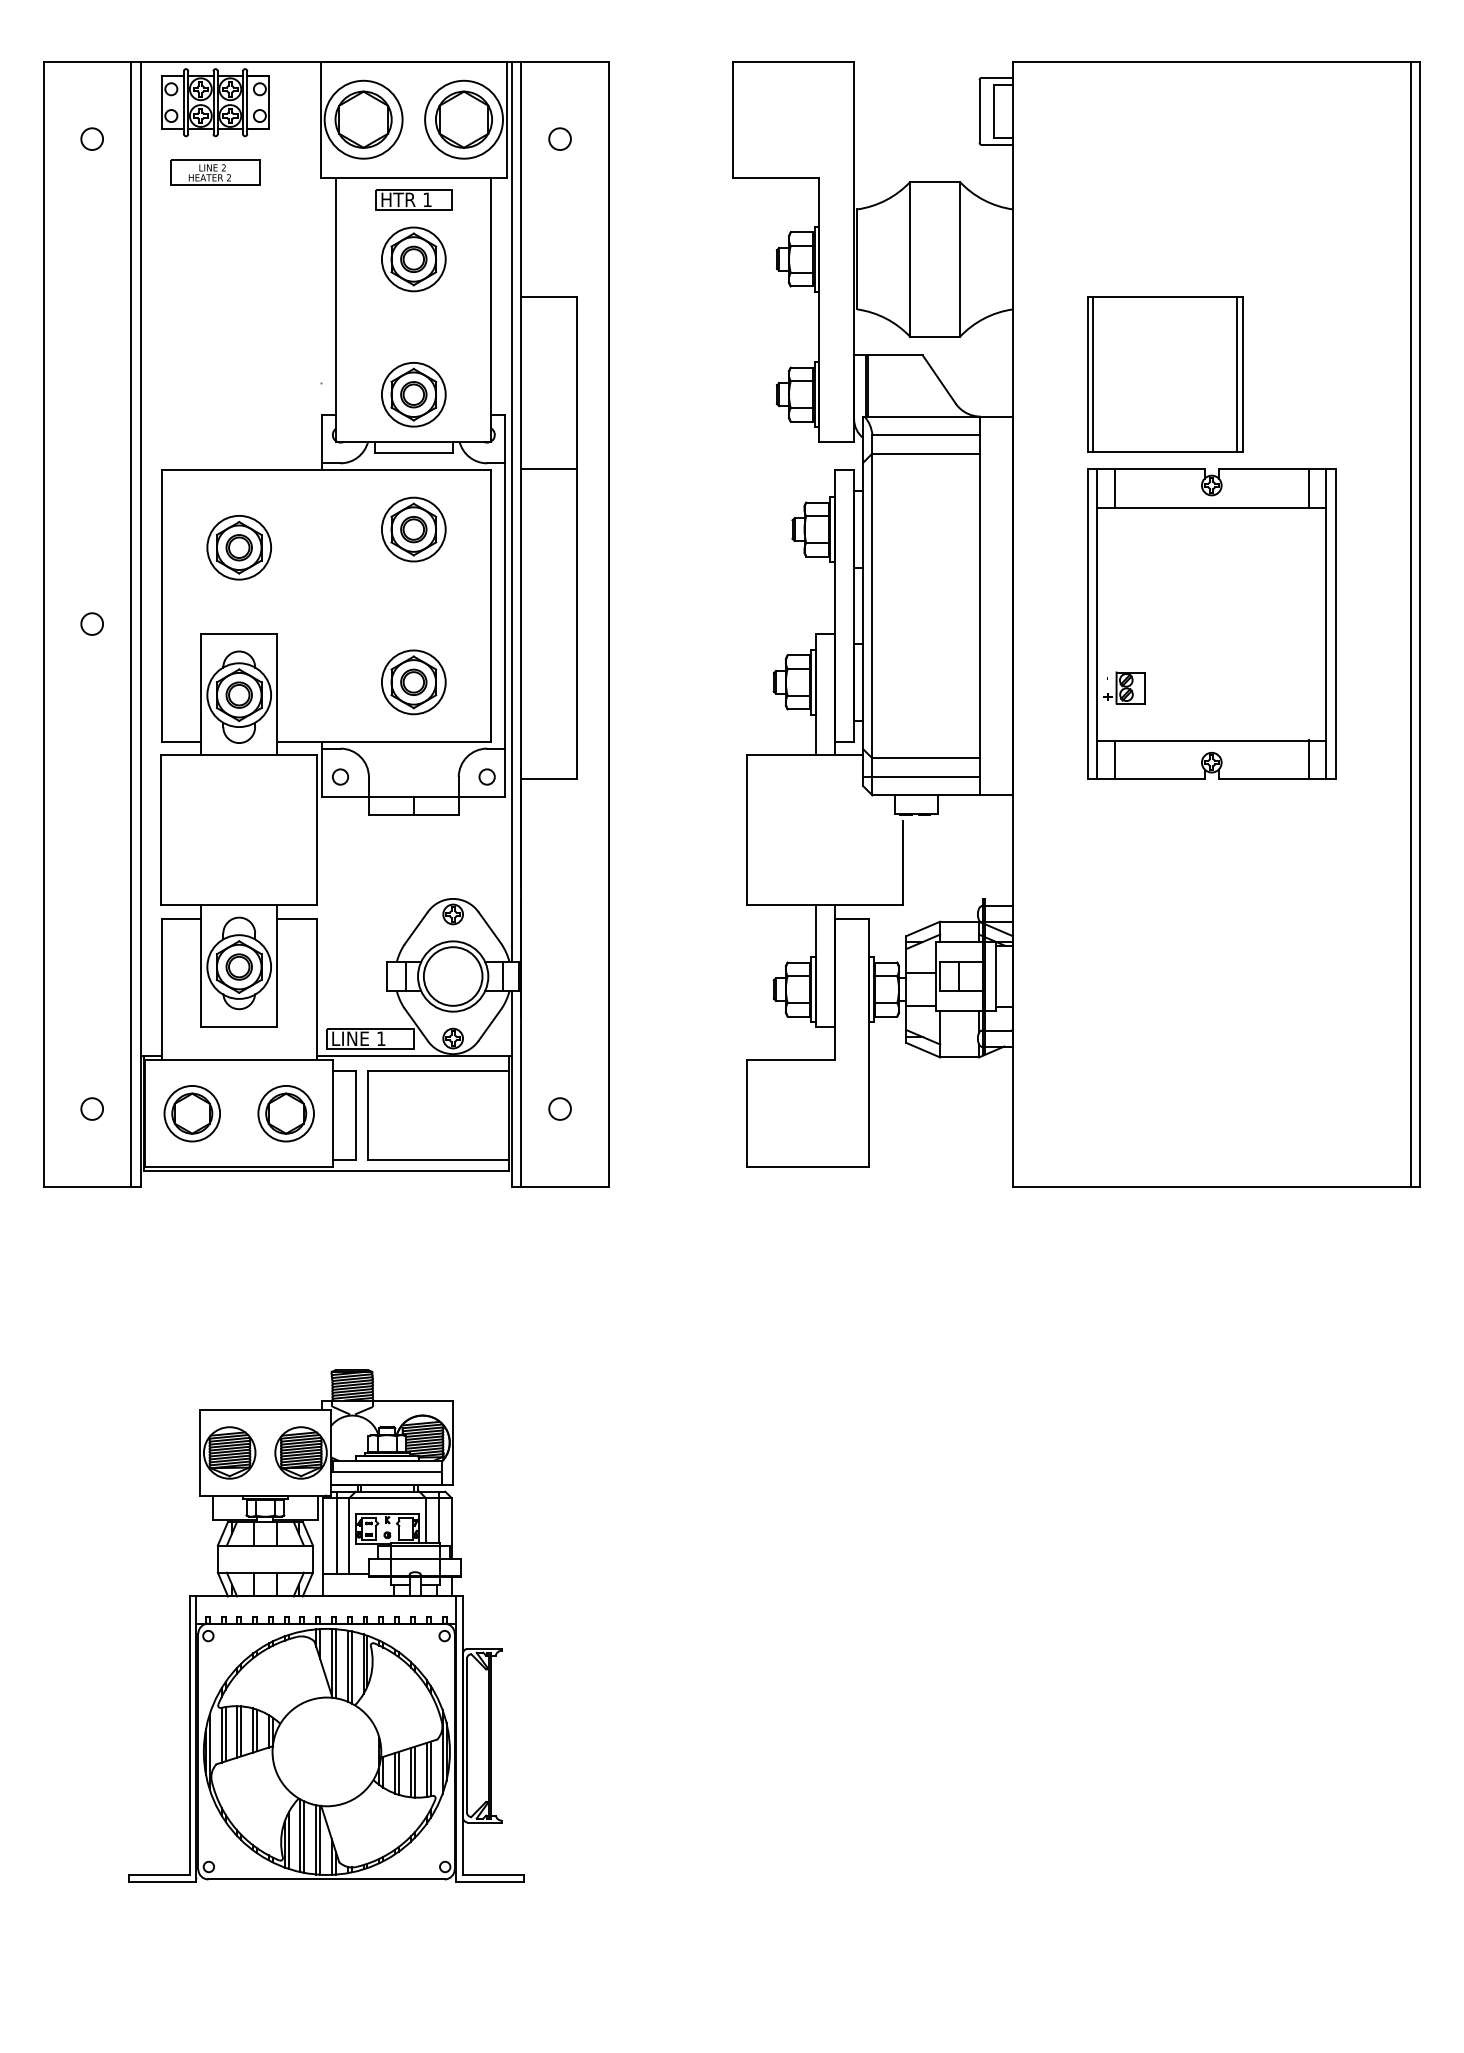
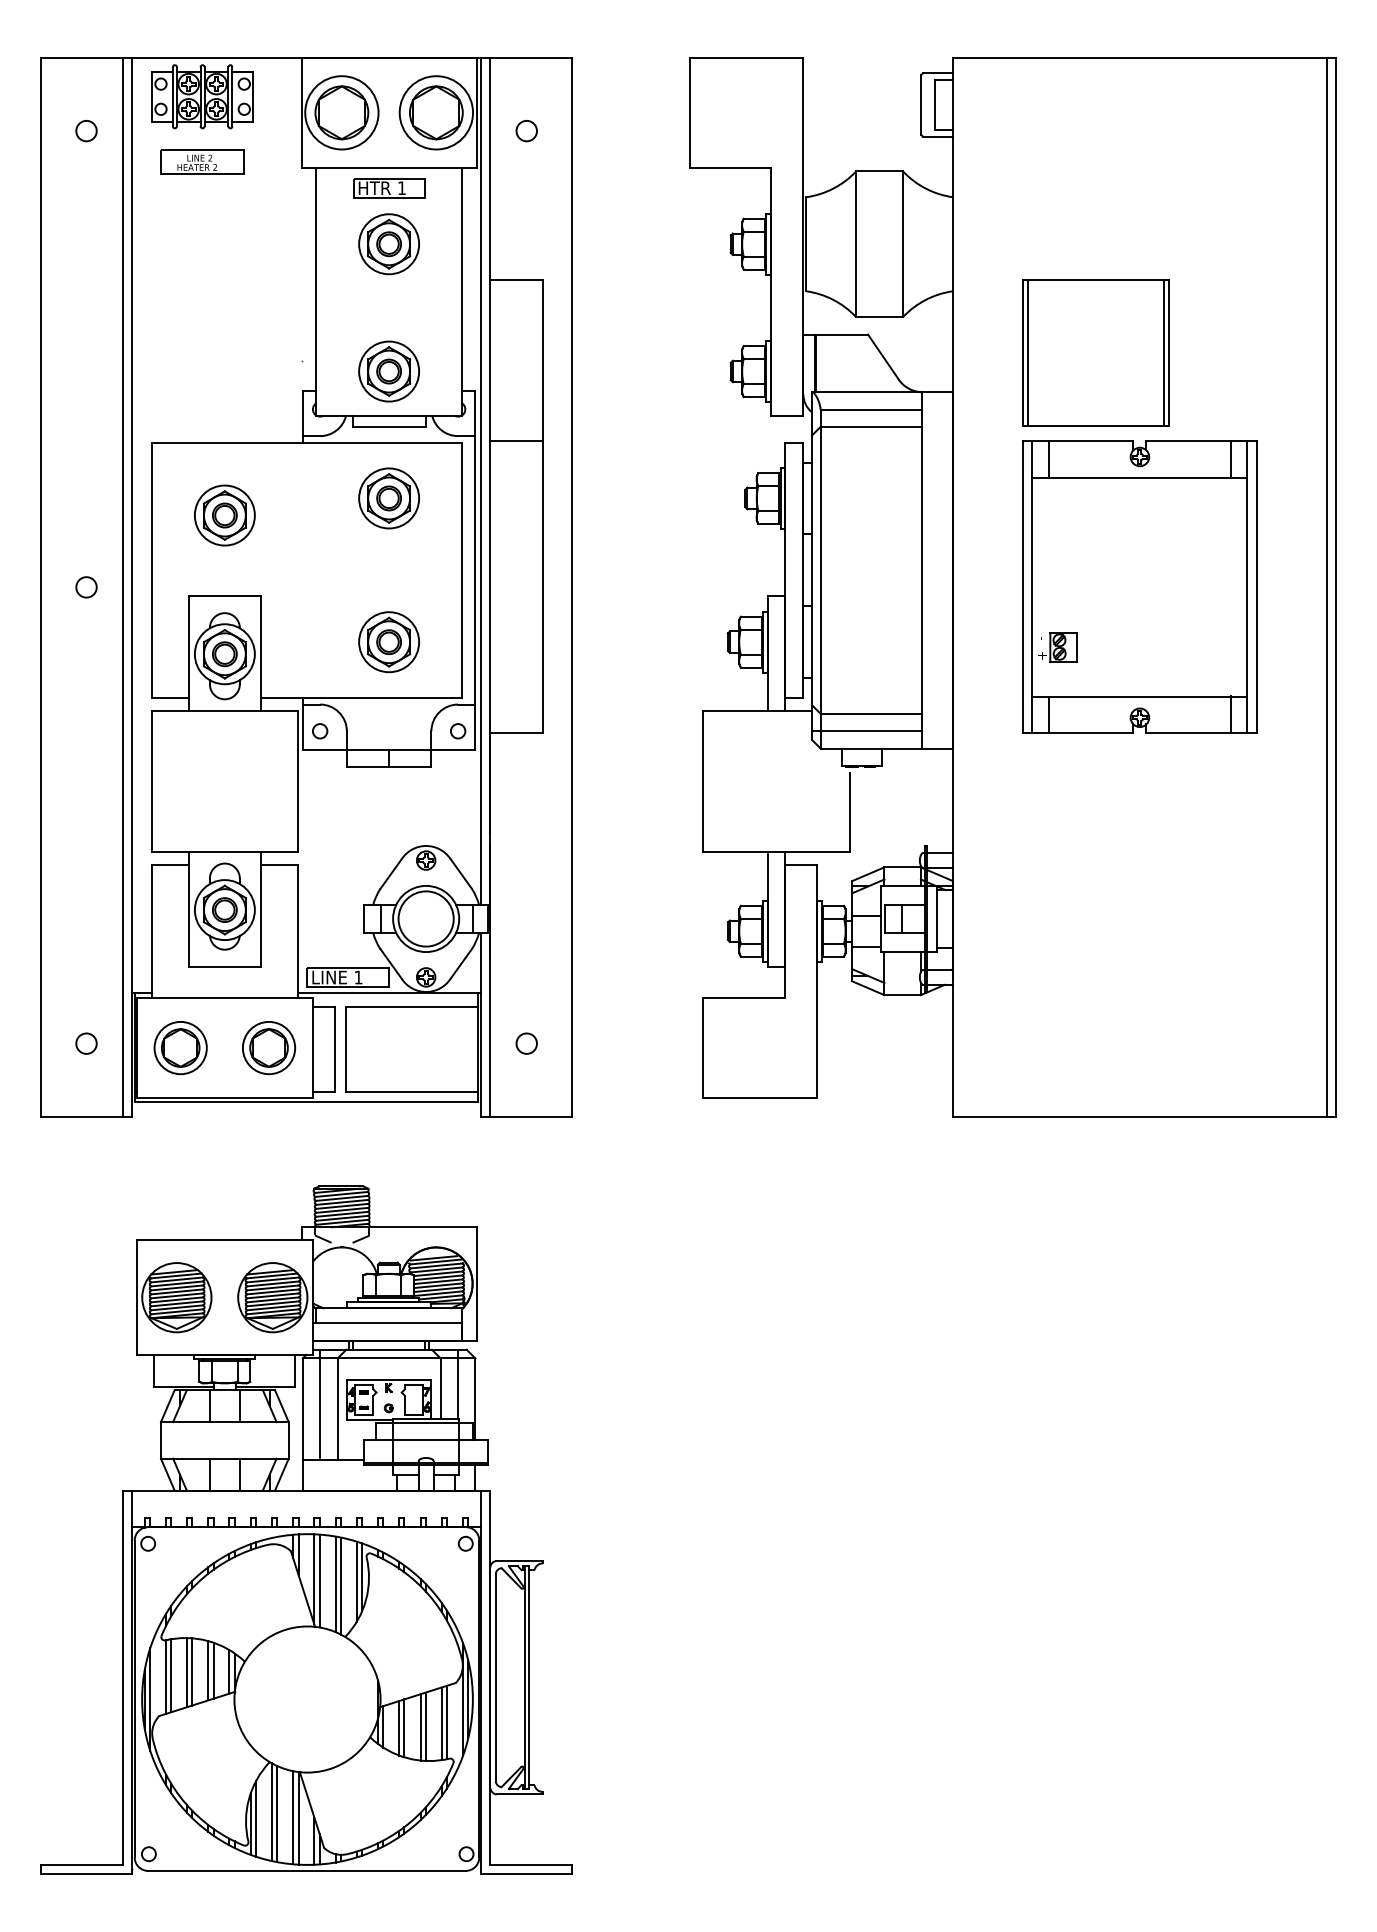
part: (326, 1625) -> (306, 1529), size x1.43

